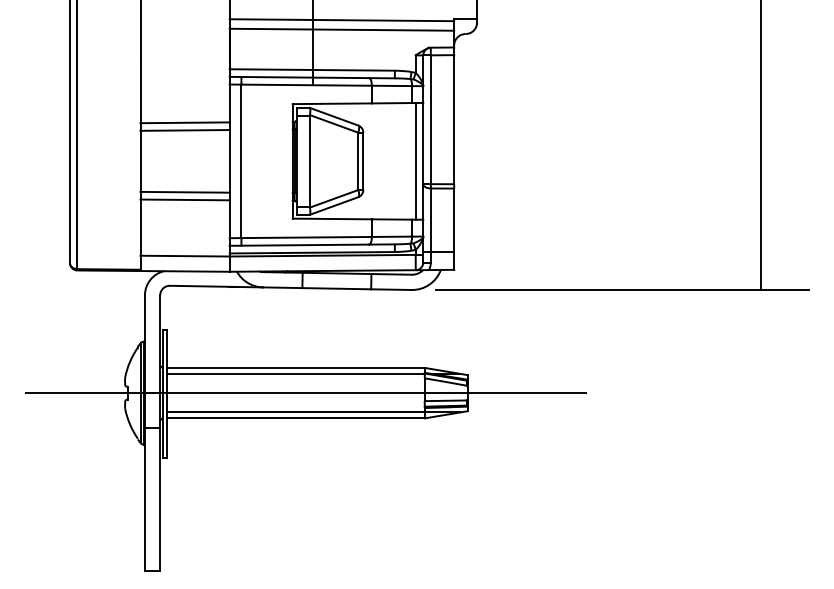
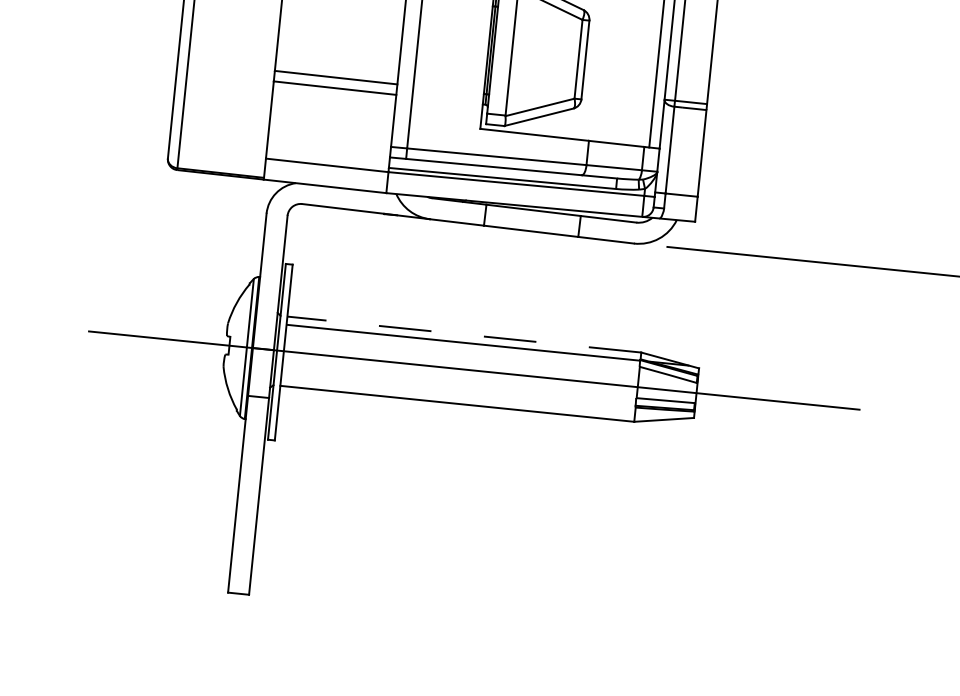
line: (296, 367) -> (464, 333), solid -> dashed
line: (313, 412) -> (481, 398), removed

